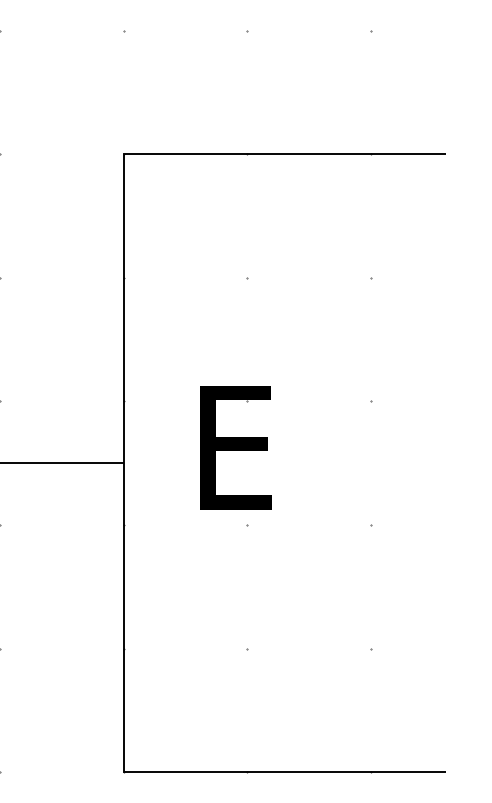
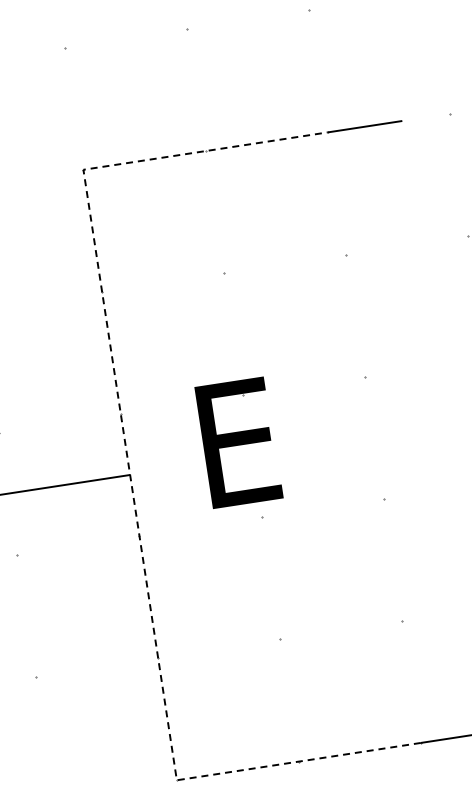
line: (123, 463) -> (129, 475), solid -> dashed

